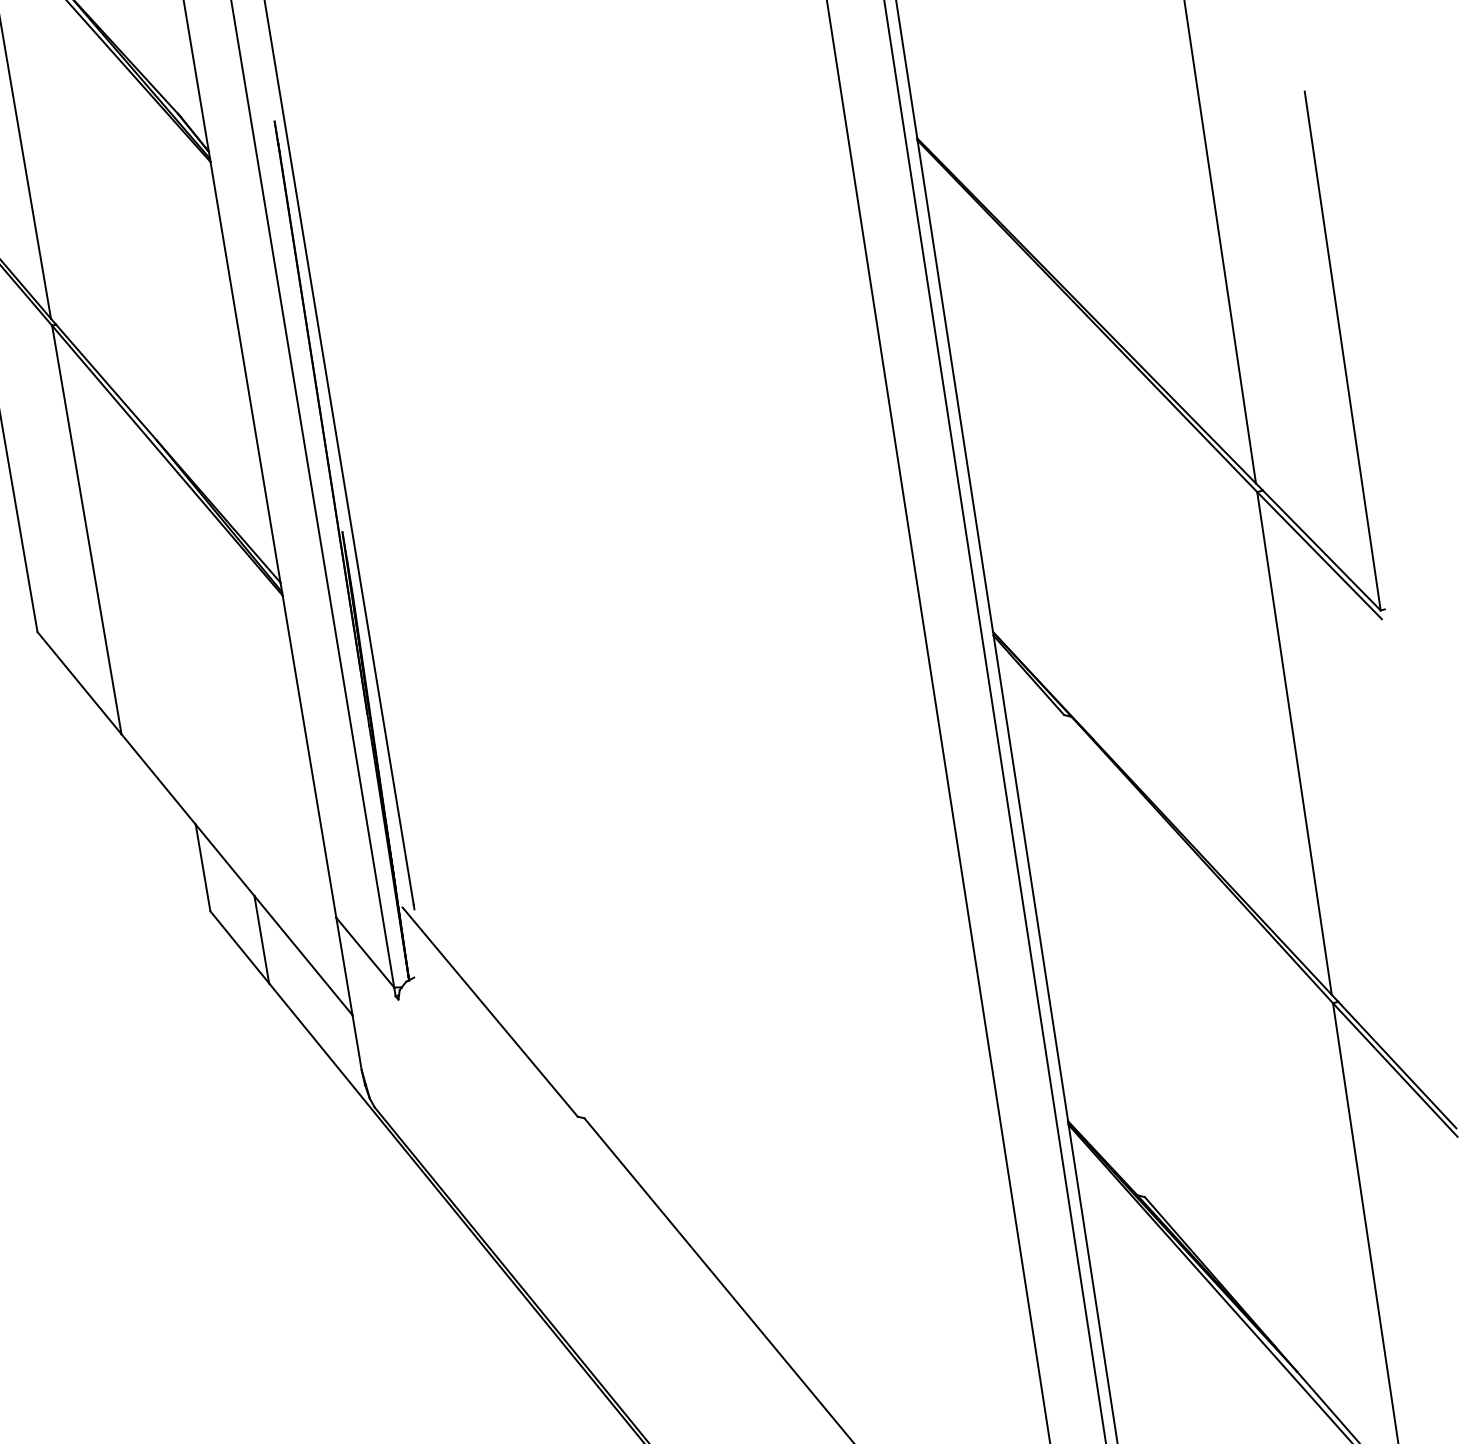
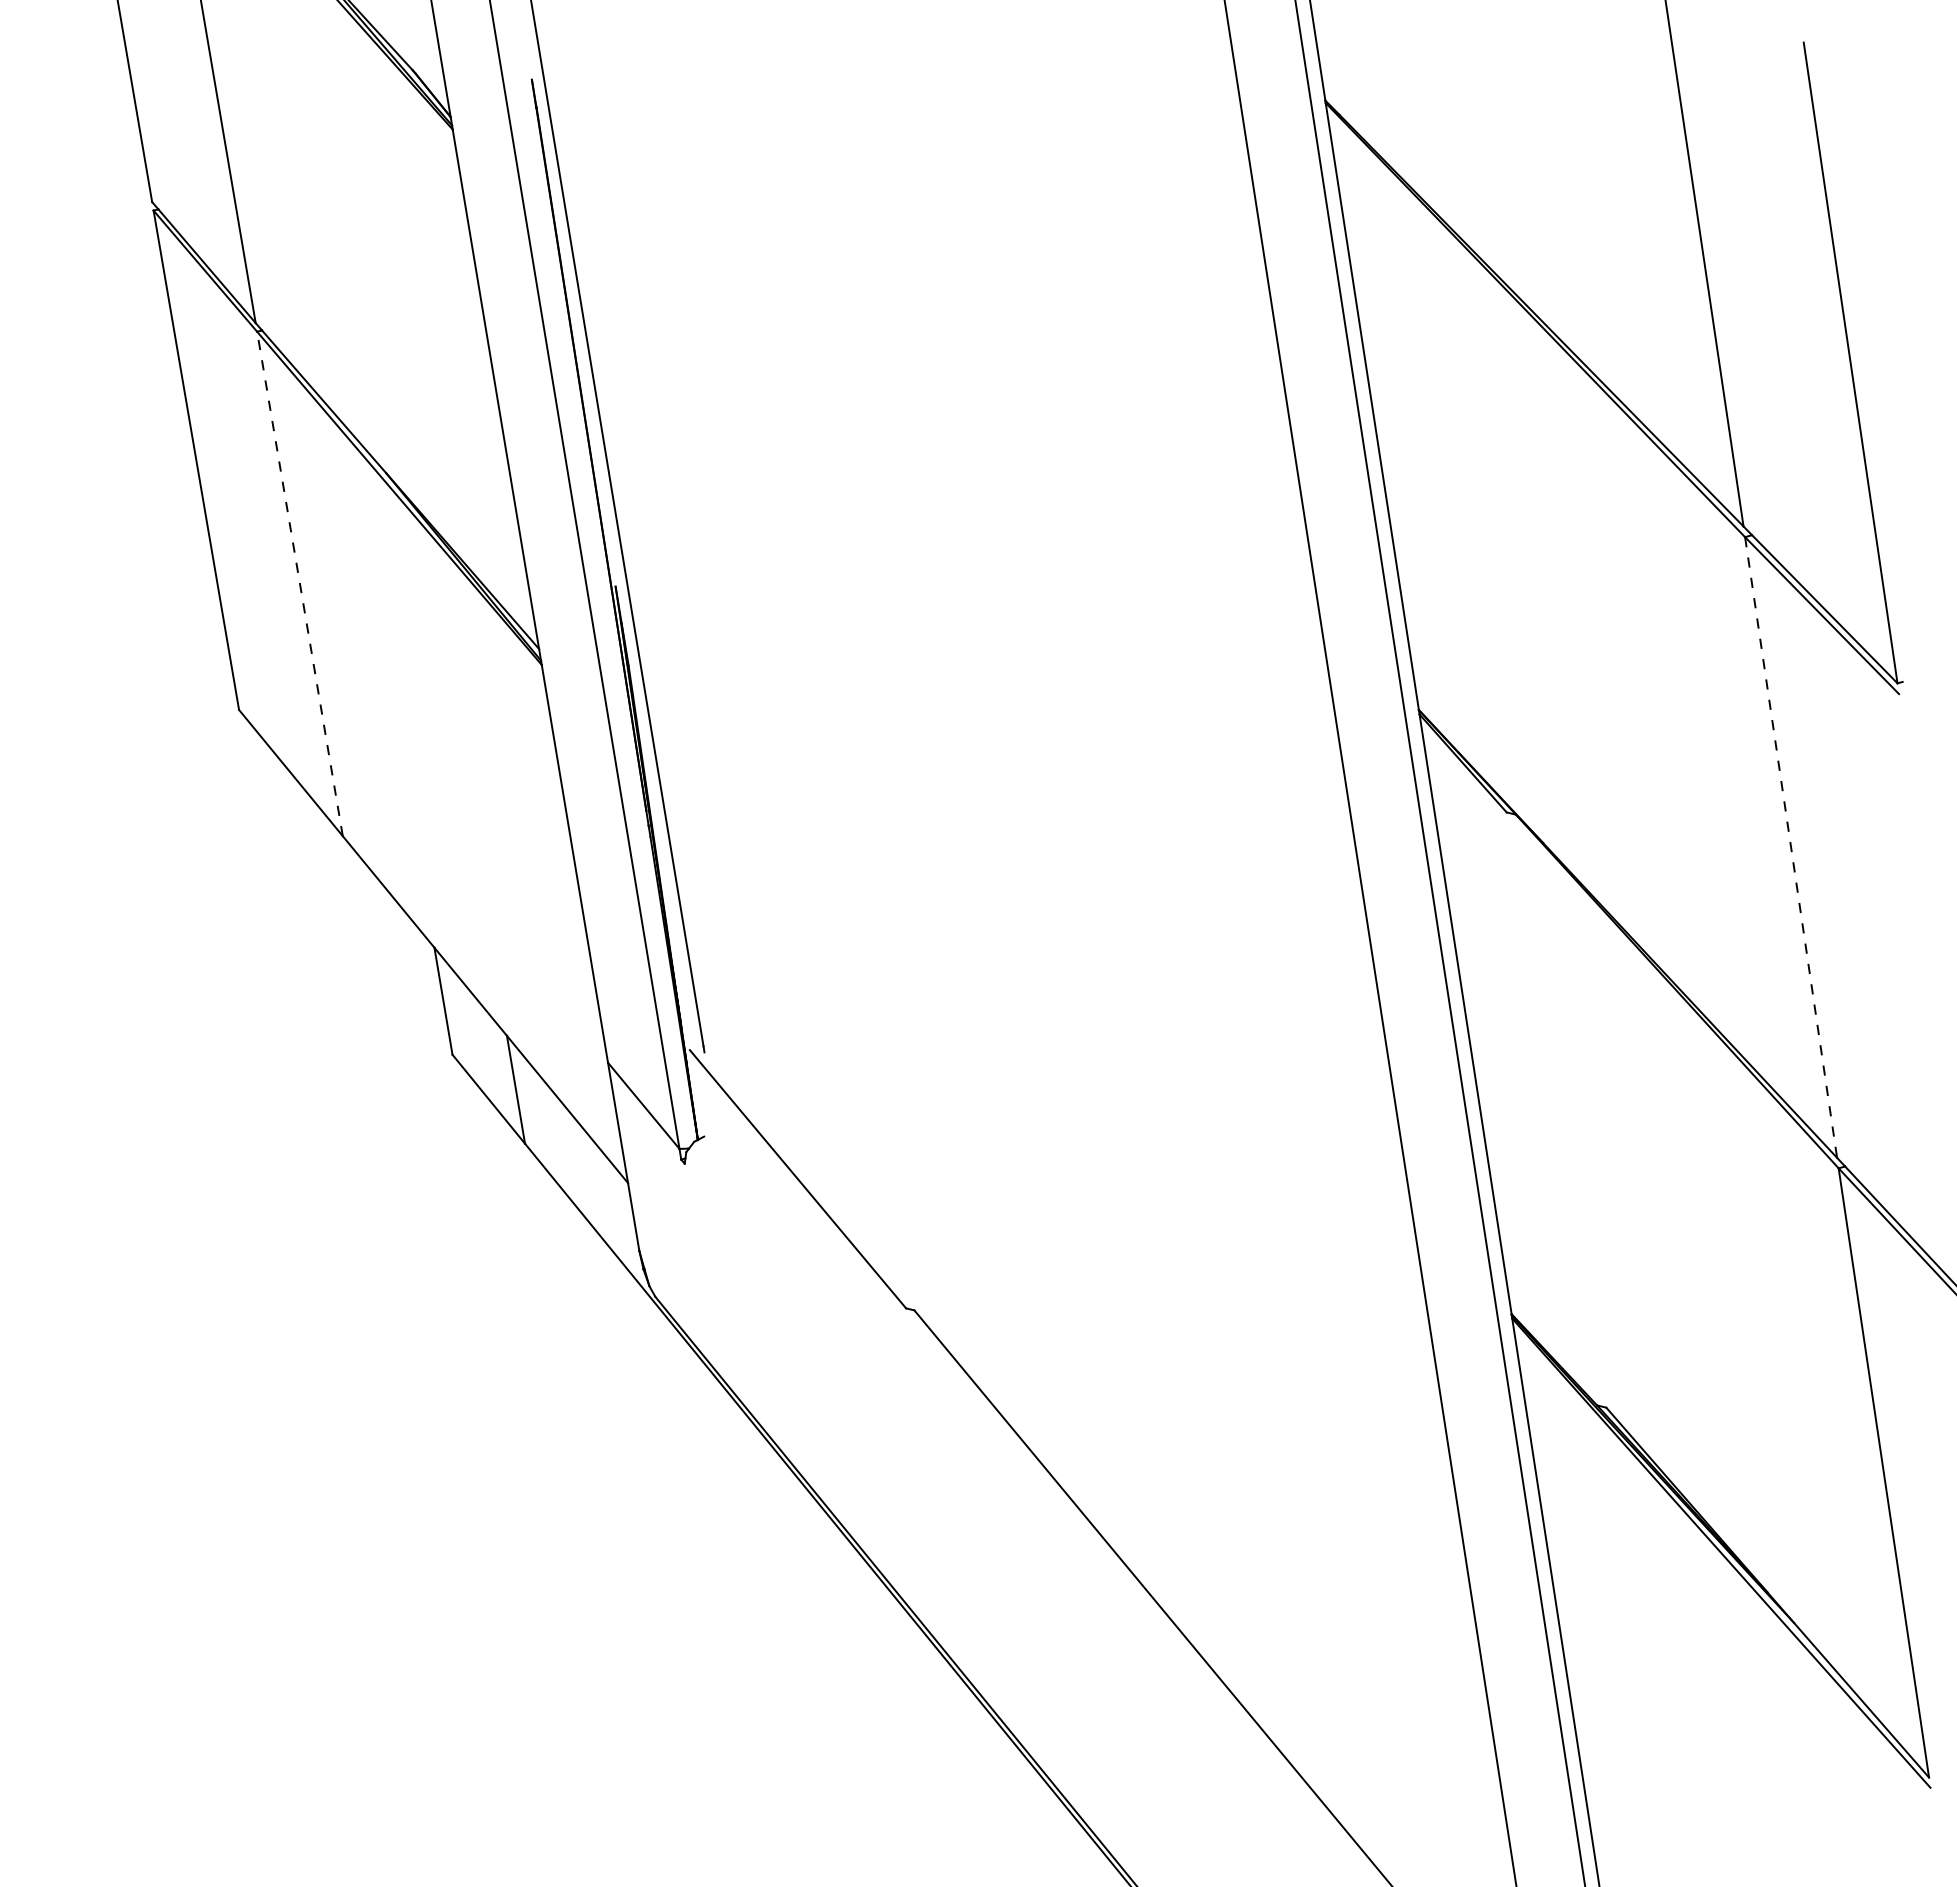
line: (86, 529) -> (299, 583), solid -> dashed
line: (1294, 743) -> (1791, 847), solid -> dashed

